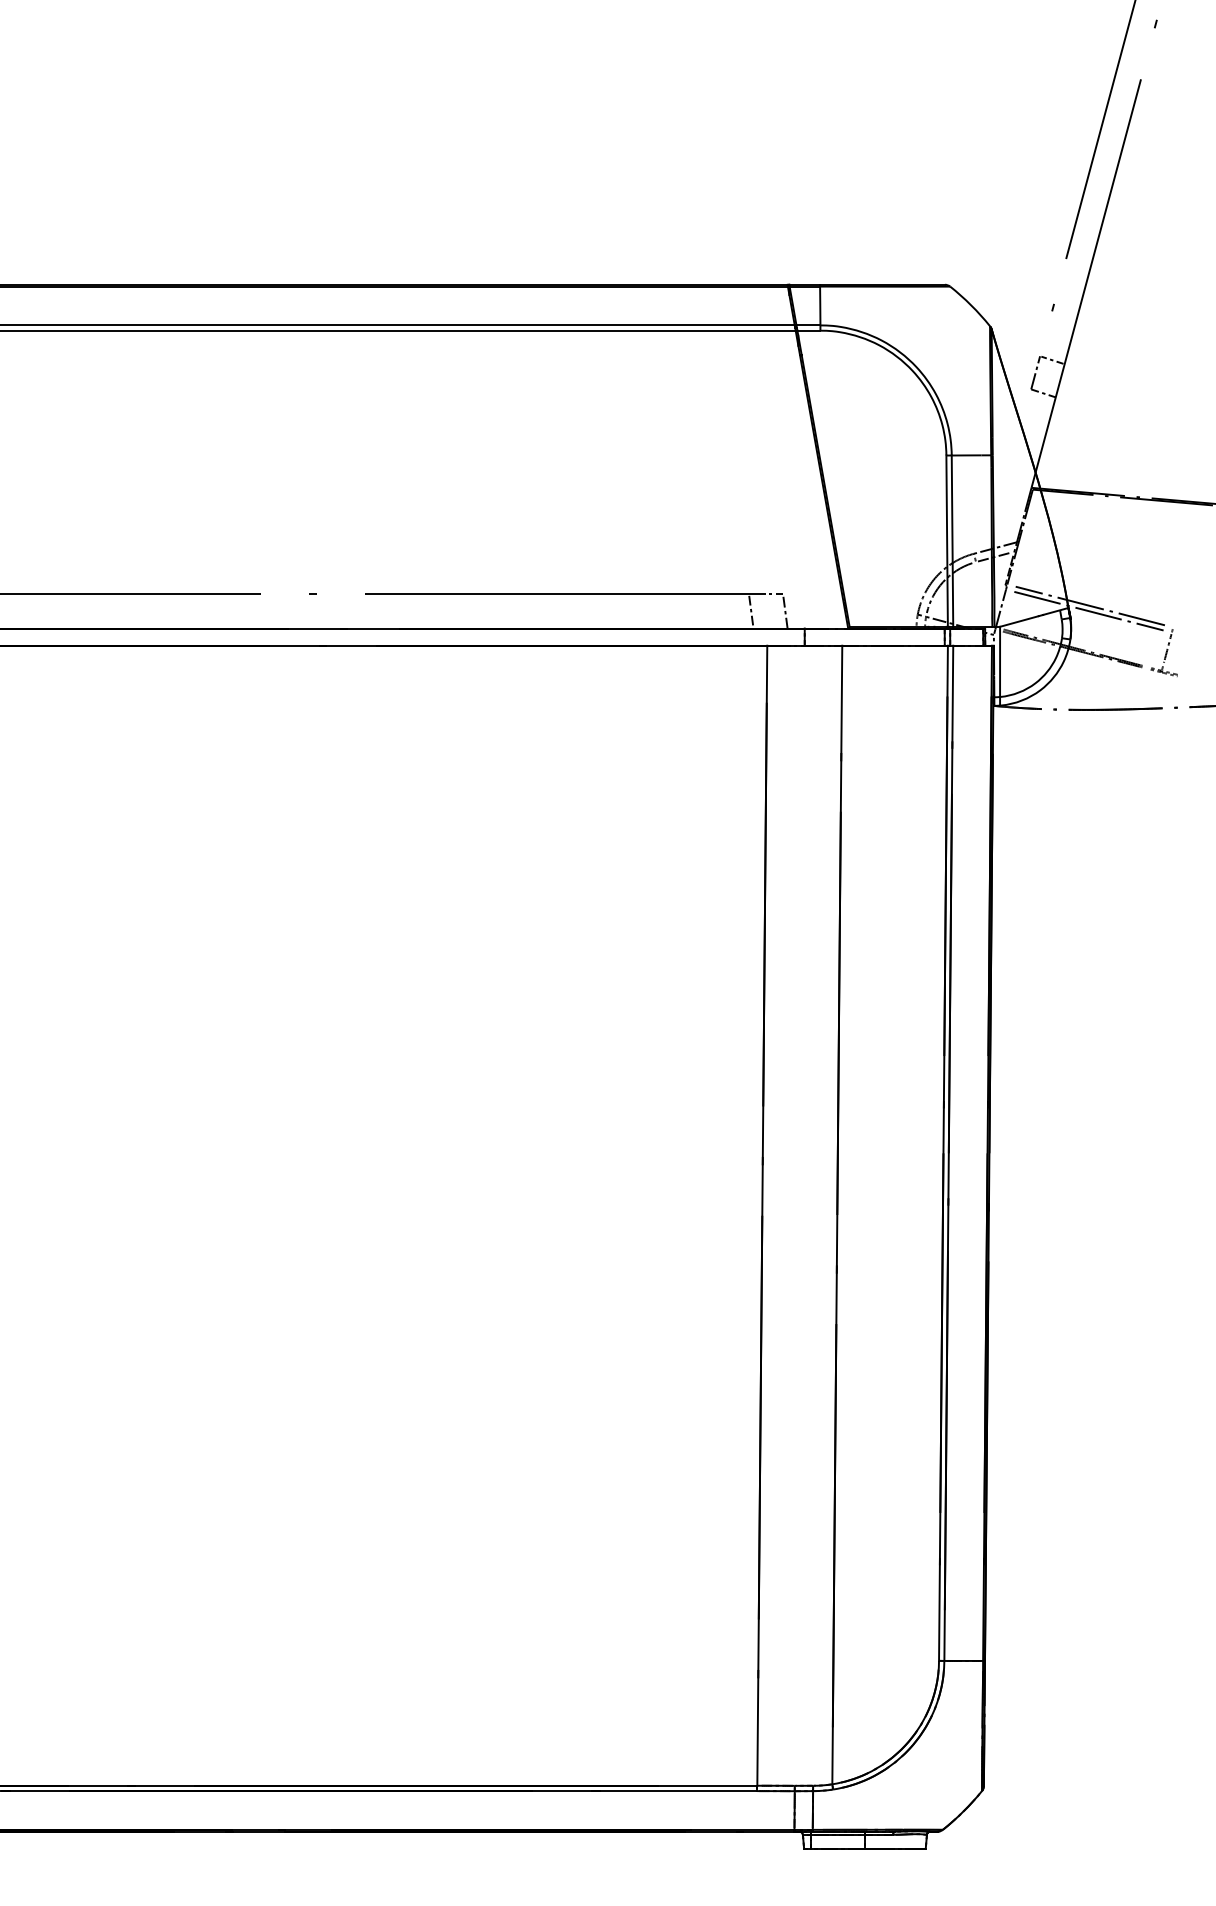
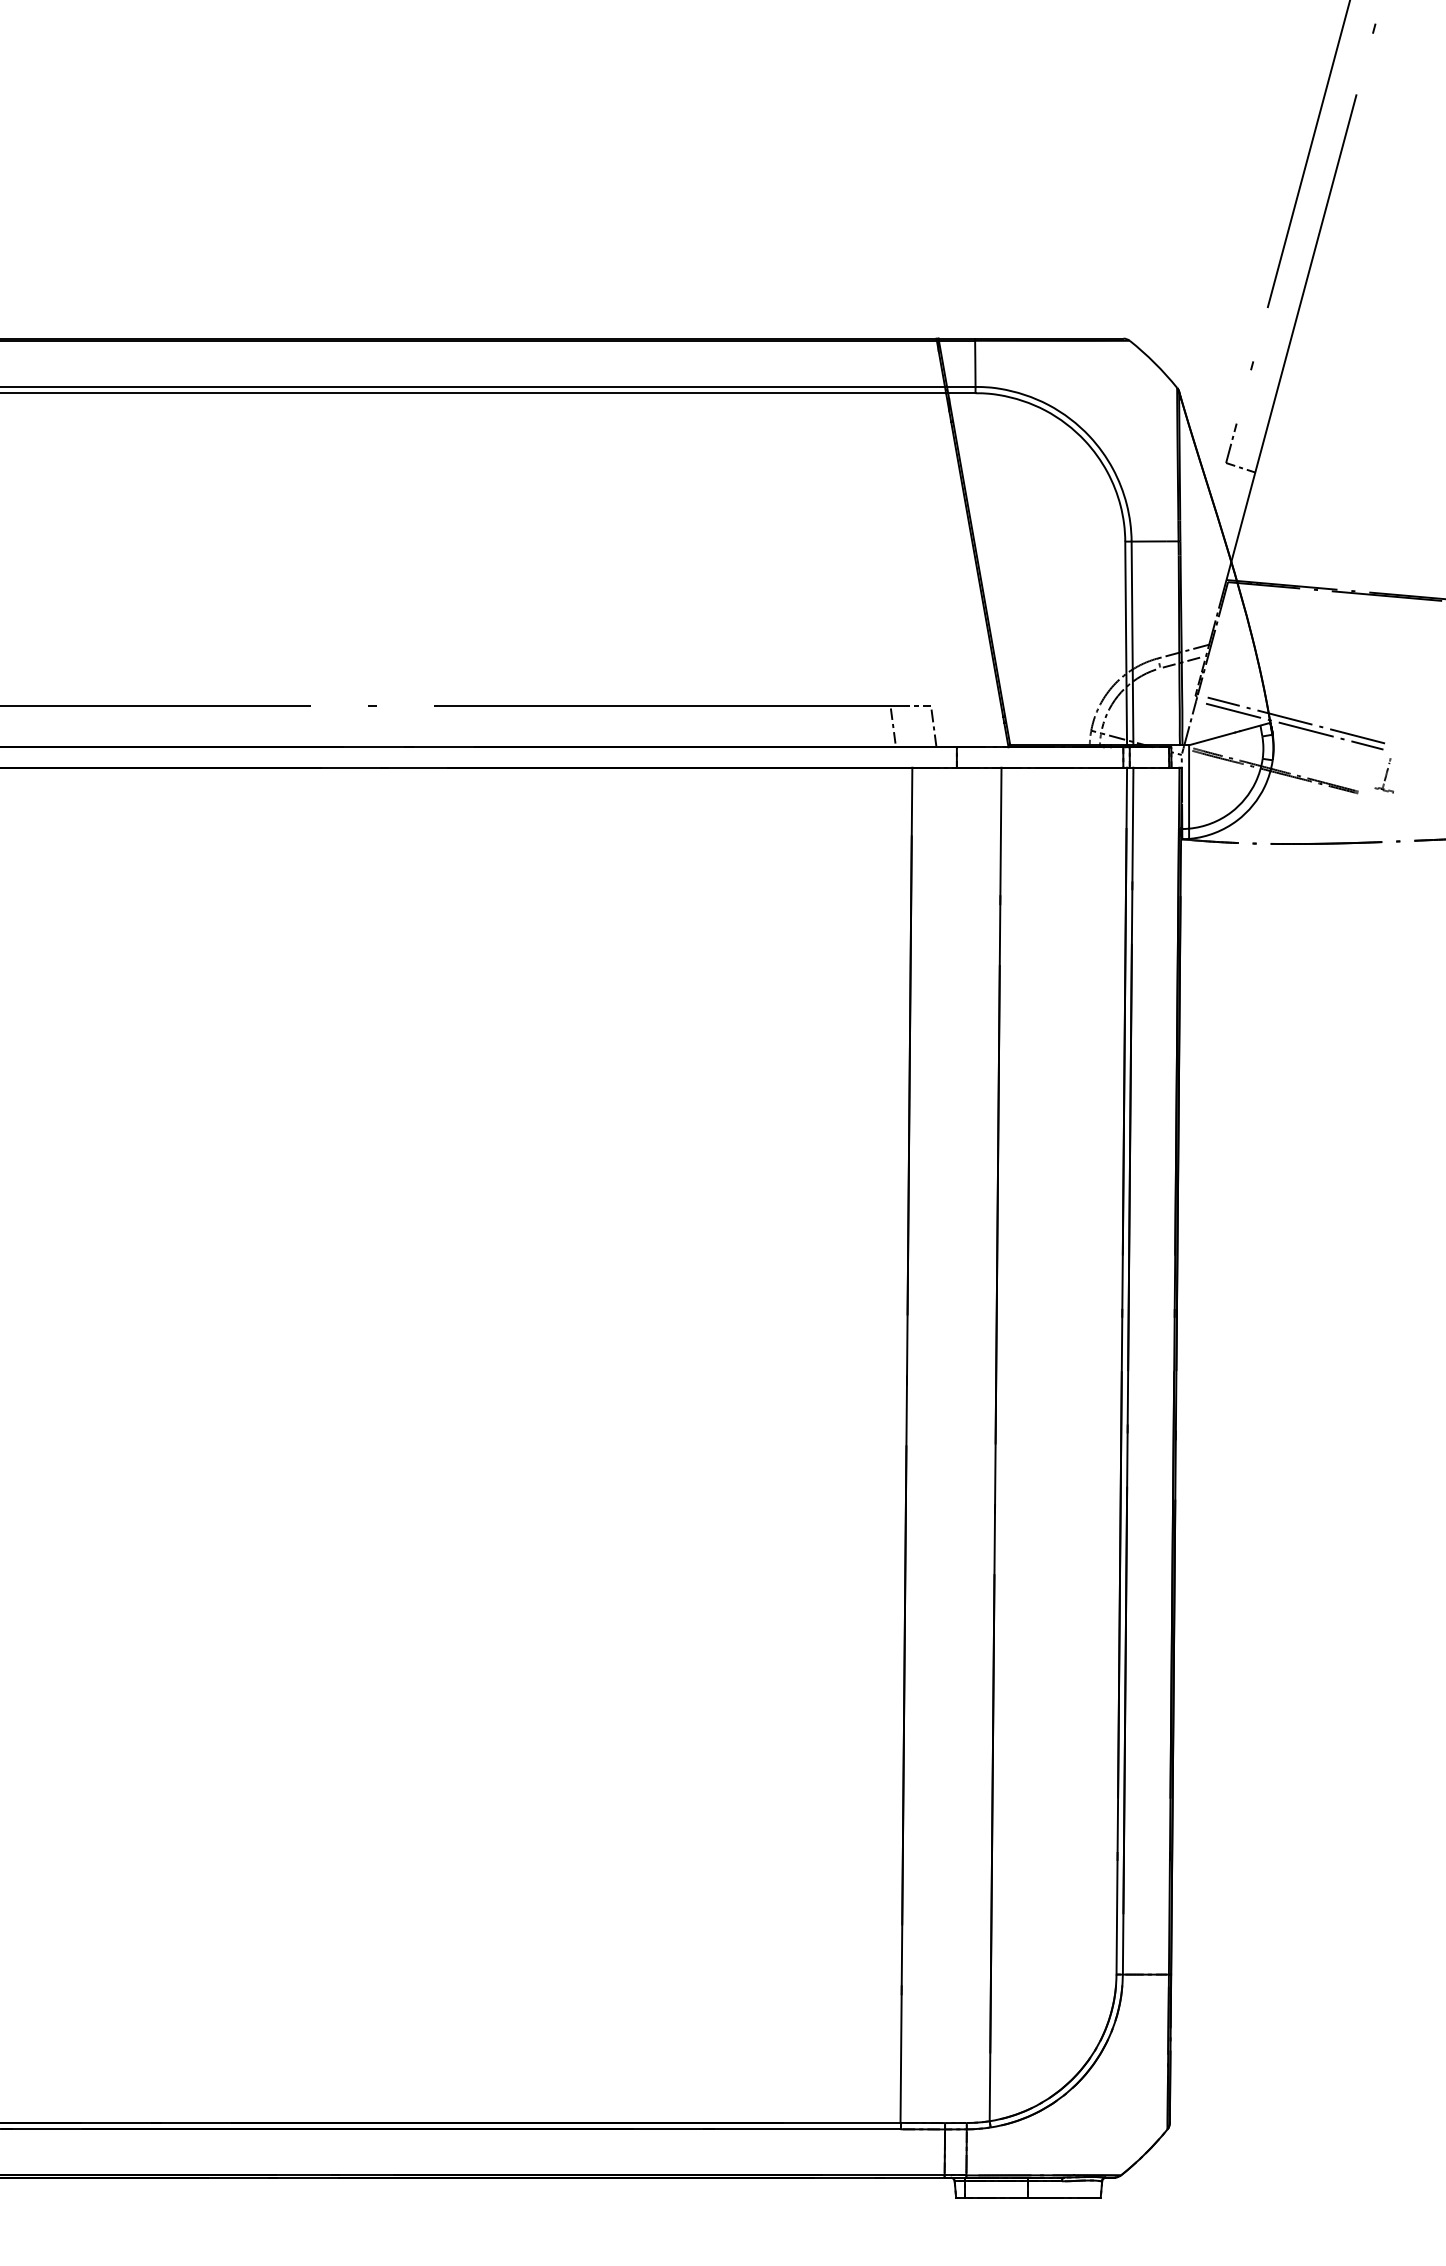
line: (1052, 360) -> (1251, 428), removed
part: (1164, 652) -> (1384, 775), size x0.6

